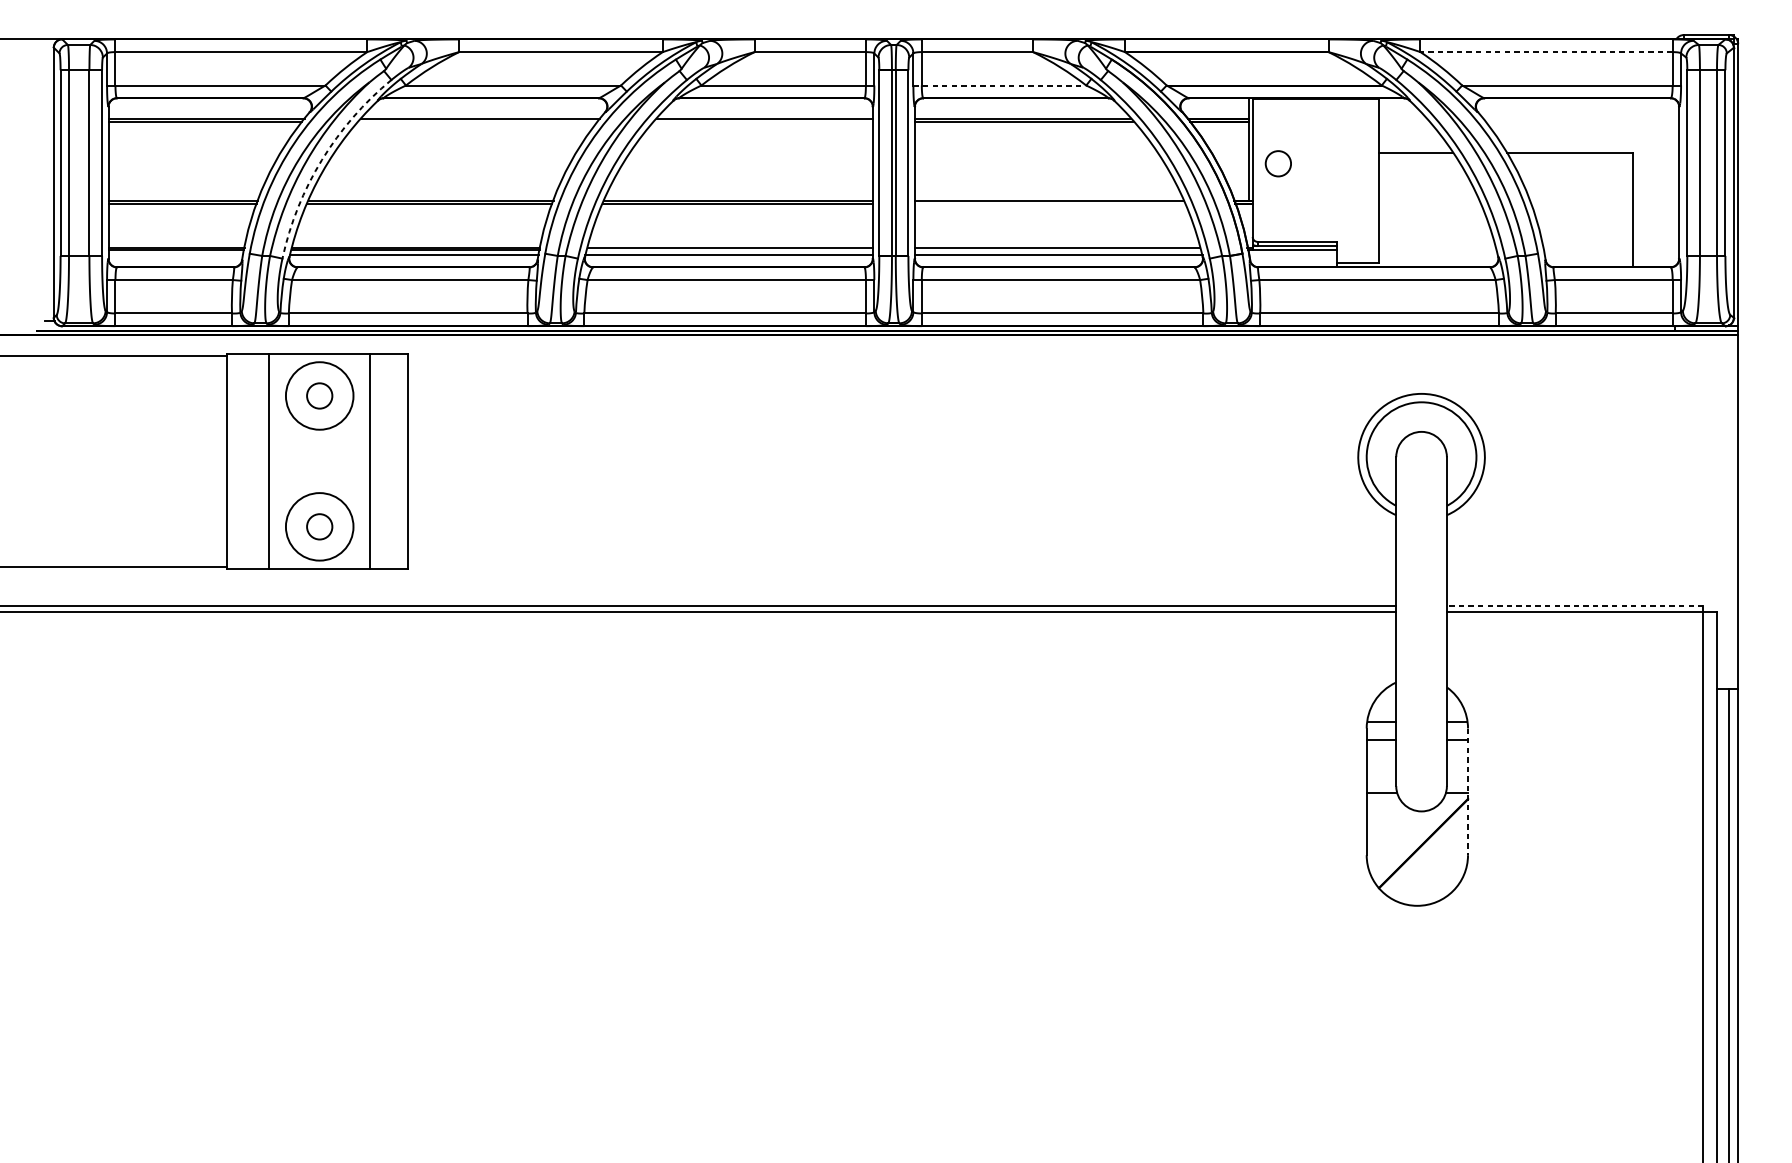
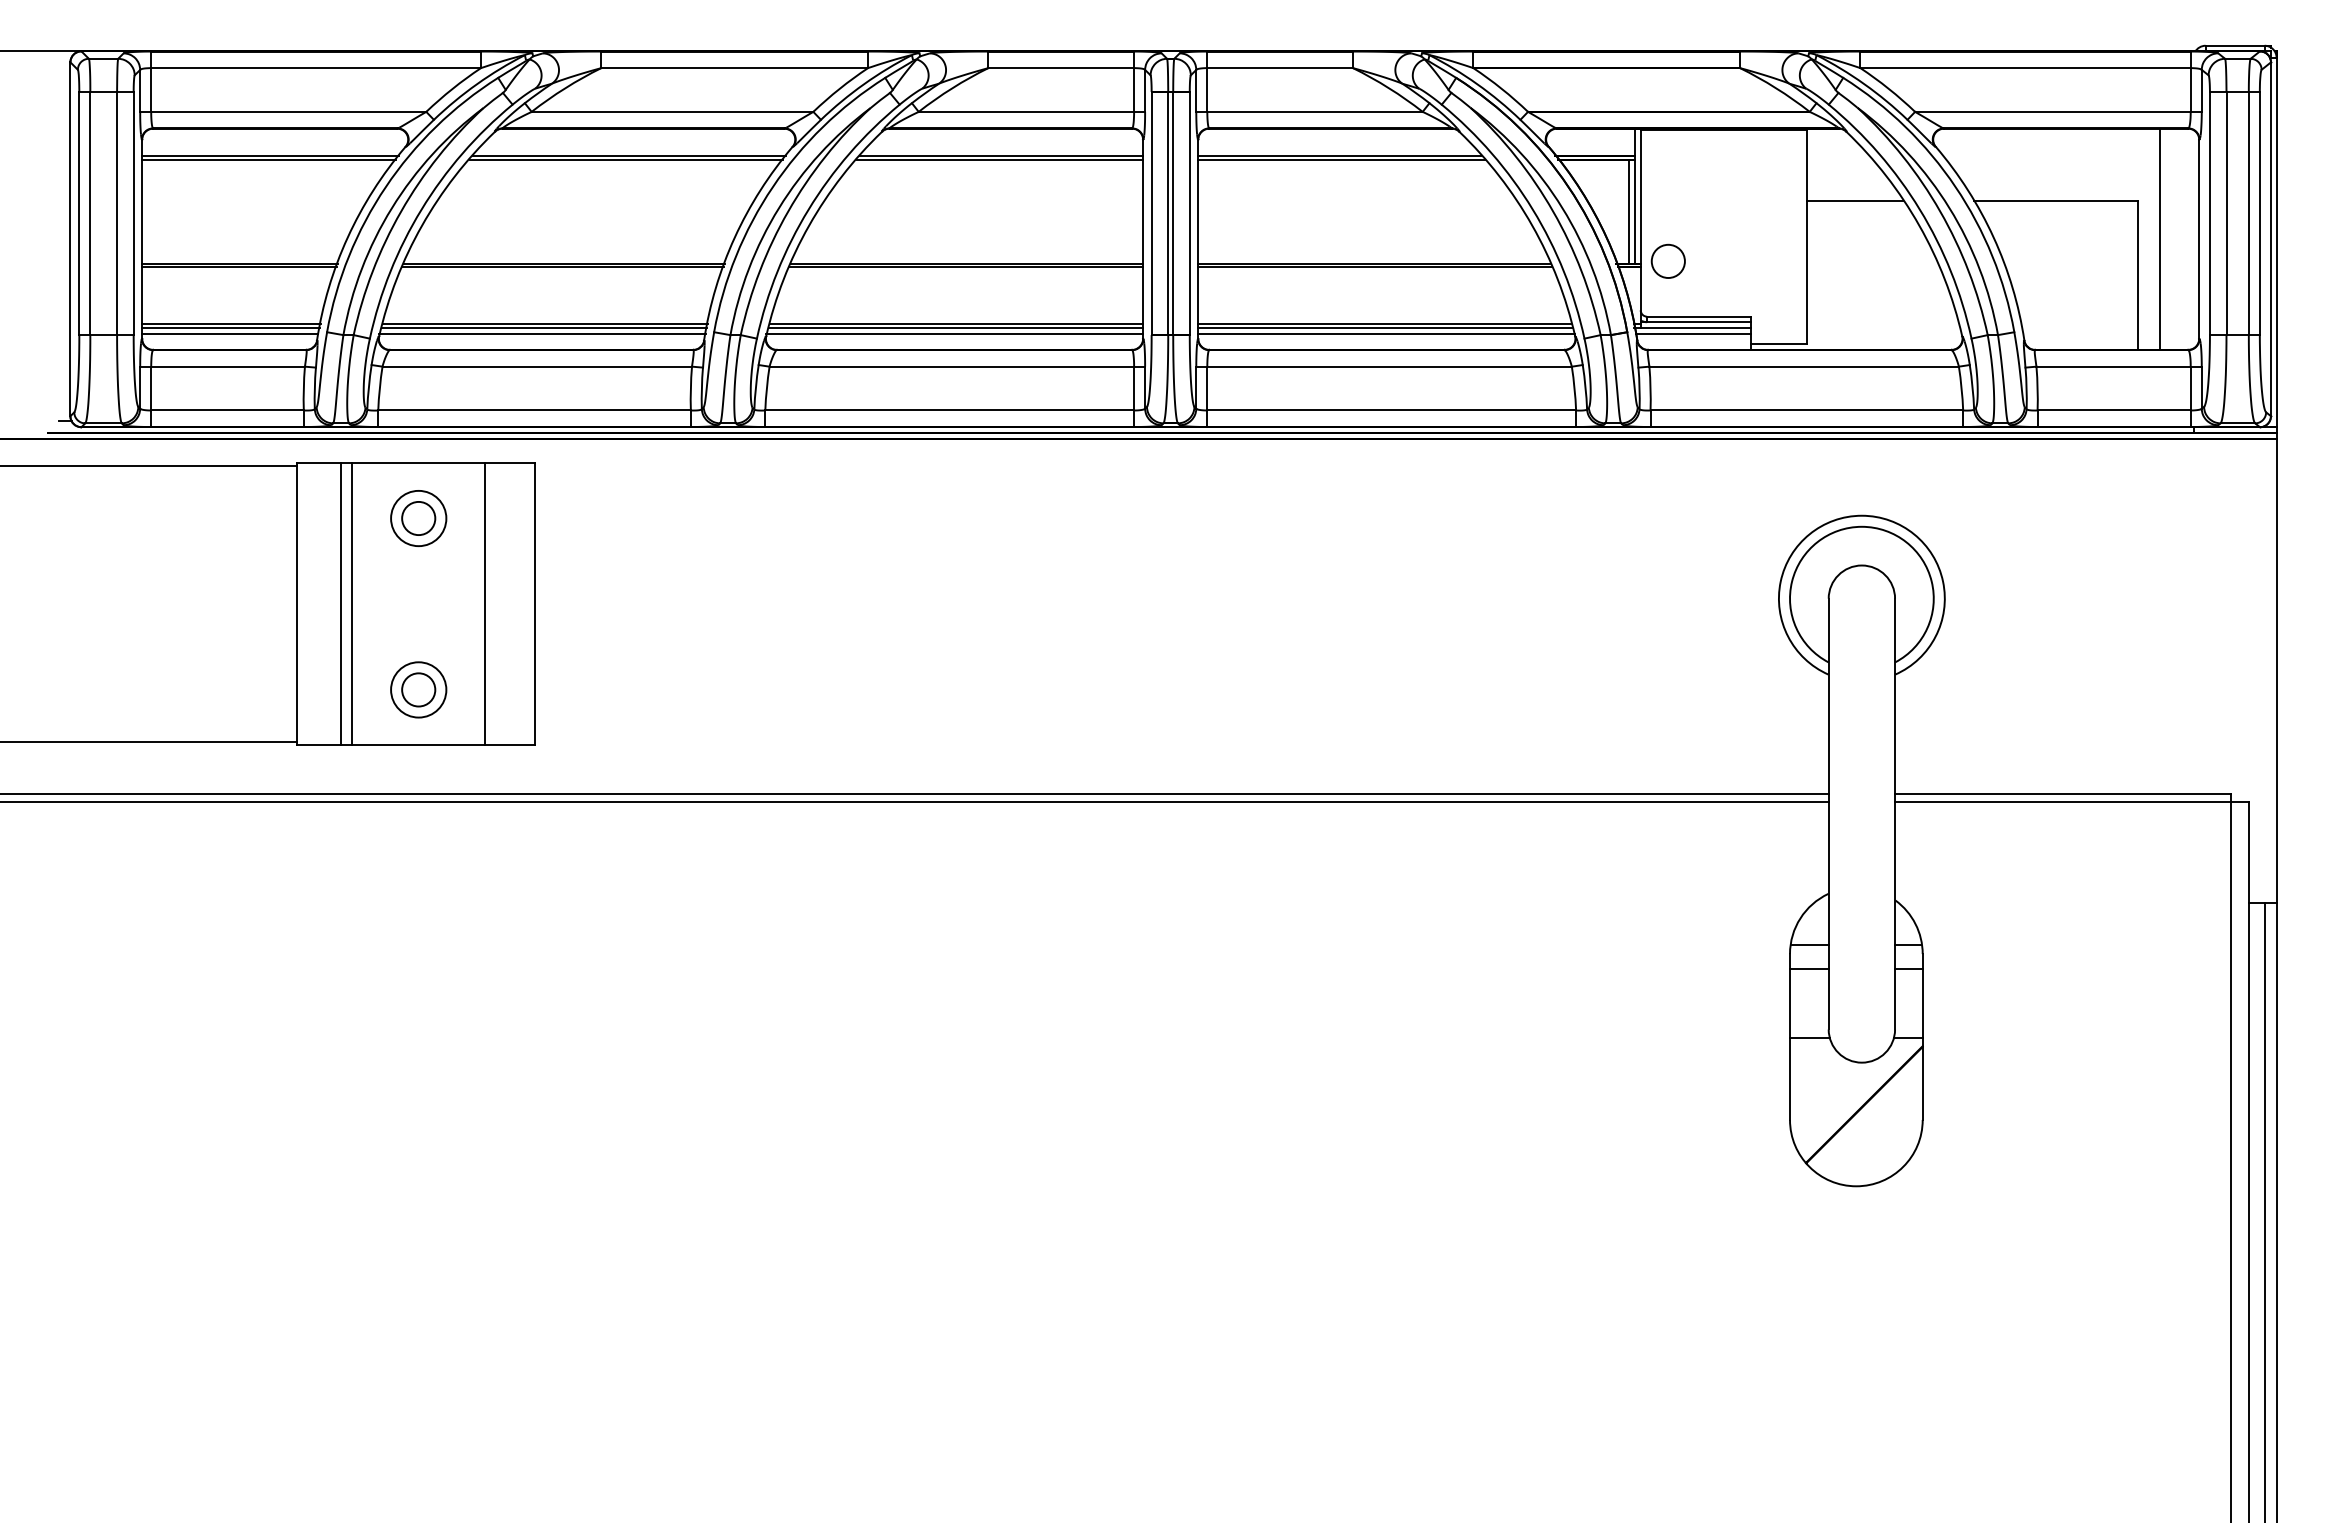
line: (1546, 52) -> (2025, 68), dashed -> solid
line: (999, 85) -> (1309, 111), dashed -> solid
line: (478, 121) -> (626, 159), added
line: (763, 121) -> (999, 159), added
arc: (321, 160) -> (421, 209), dashed -> solid
line: (1243, 161) -> (1628, 211), added
circle: (1277, 163) -> (1667, 260), moved
line: (1649, 182) -> (2160, 238), added
line: (1050, 204) -> (1375, 267), added
line: (729, 250) -> (955, 327), added
line: (1057, 250) -> (1385, 327), added
line: (176, 255) -> (230, 334), added
line: (1293, 255) -> (1693, 334), added
circle: (319, 395) -> (418, 518), size x0.62
line: (260, 461) -> (341, 604), added
circle: (319, 526) -> (418, 689), size x0.62
line: (1575, 605) -> (2063, 793), dashed -> solid
line: (1467, 792) -> (1922, 1037), dashed -> solid

